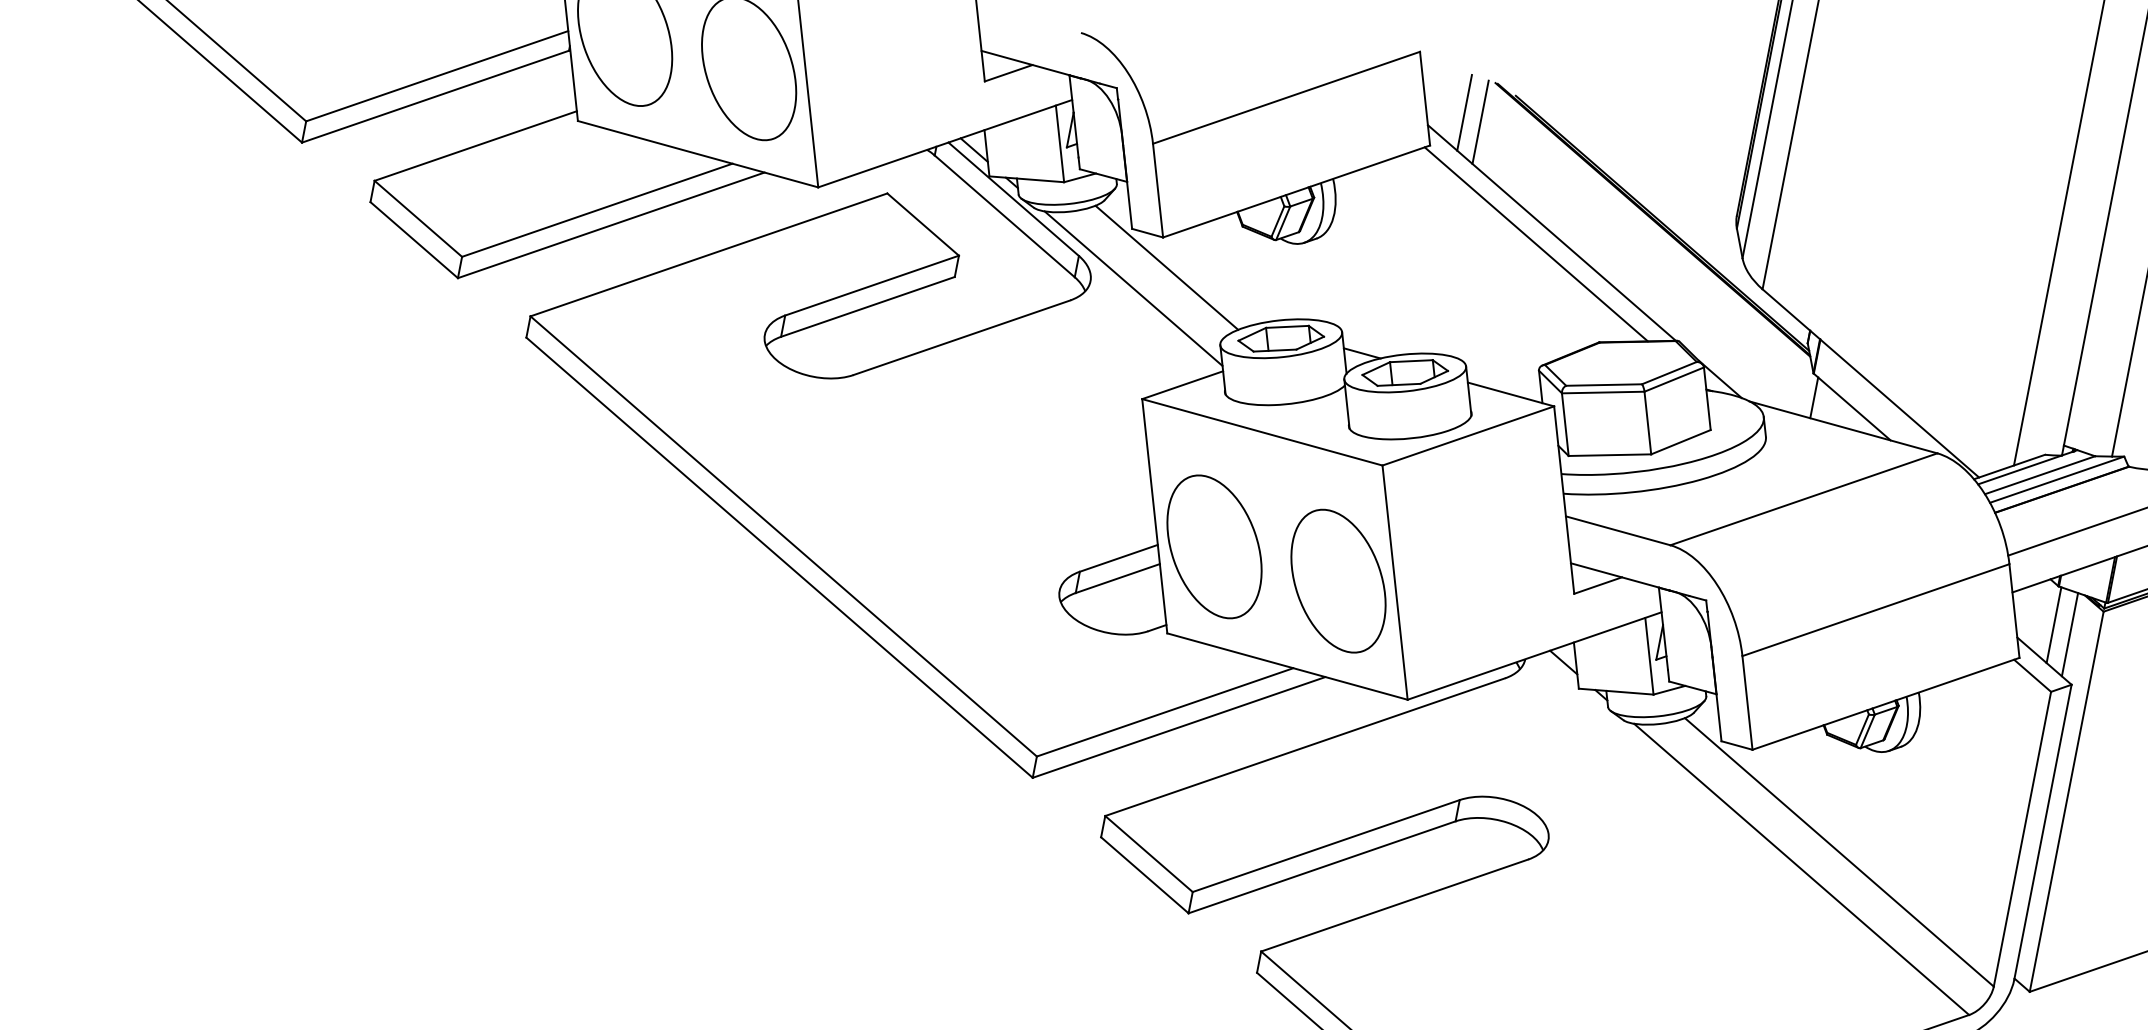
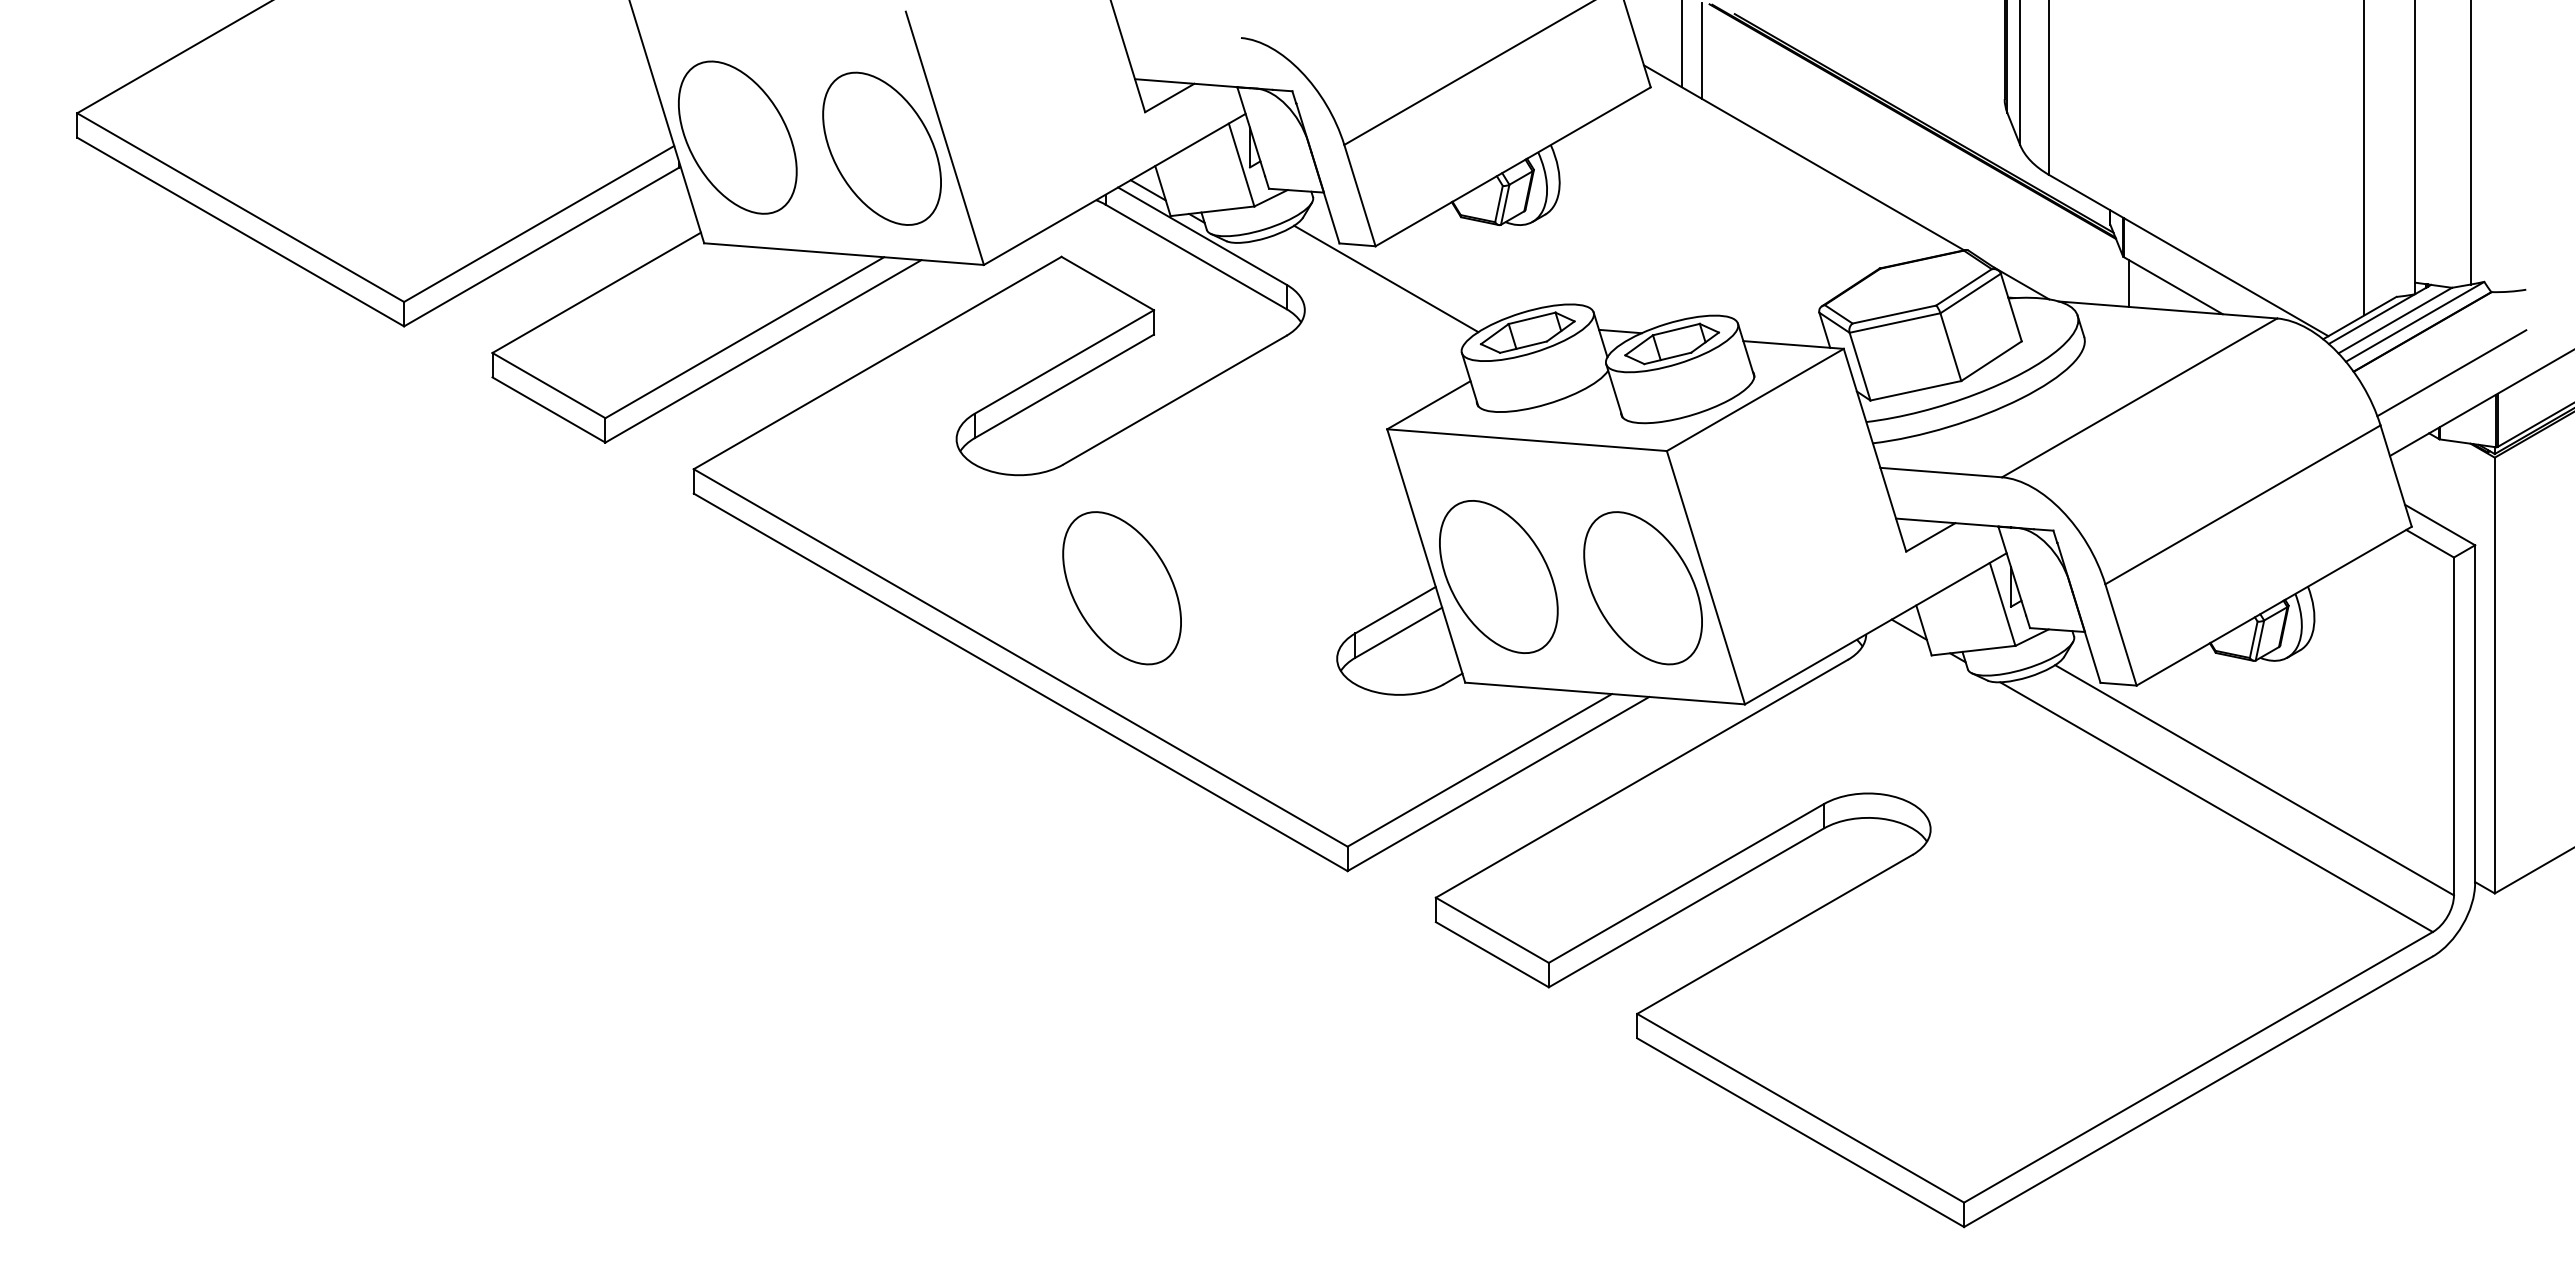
line: (1536, 244) -> (1789, 173), removed
line: (1133, 288) -> (1353, 308), removed
part: (883, 492) -> (1121, 588), added
line: (2053, 624) -> (2442, 482), removed
line: (2069, 634) -> (2462, 490), removed

